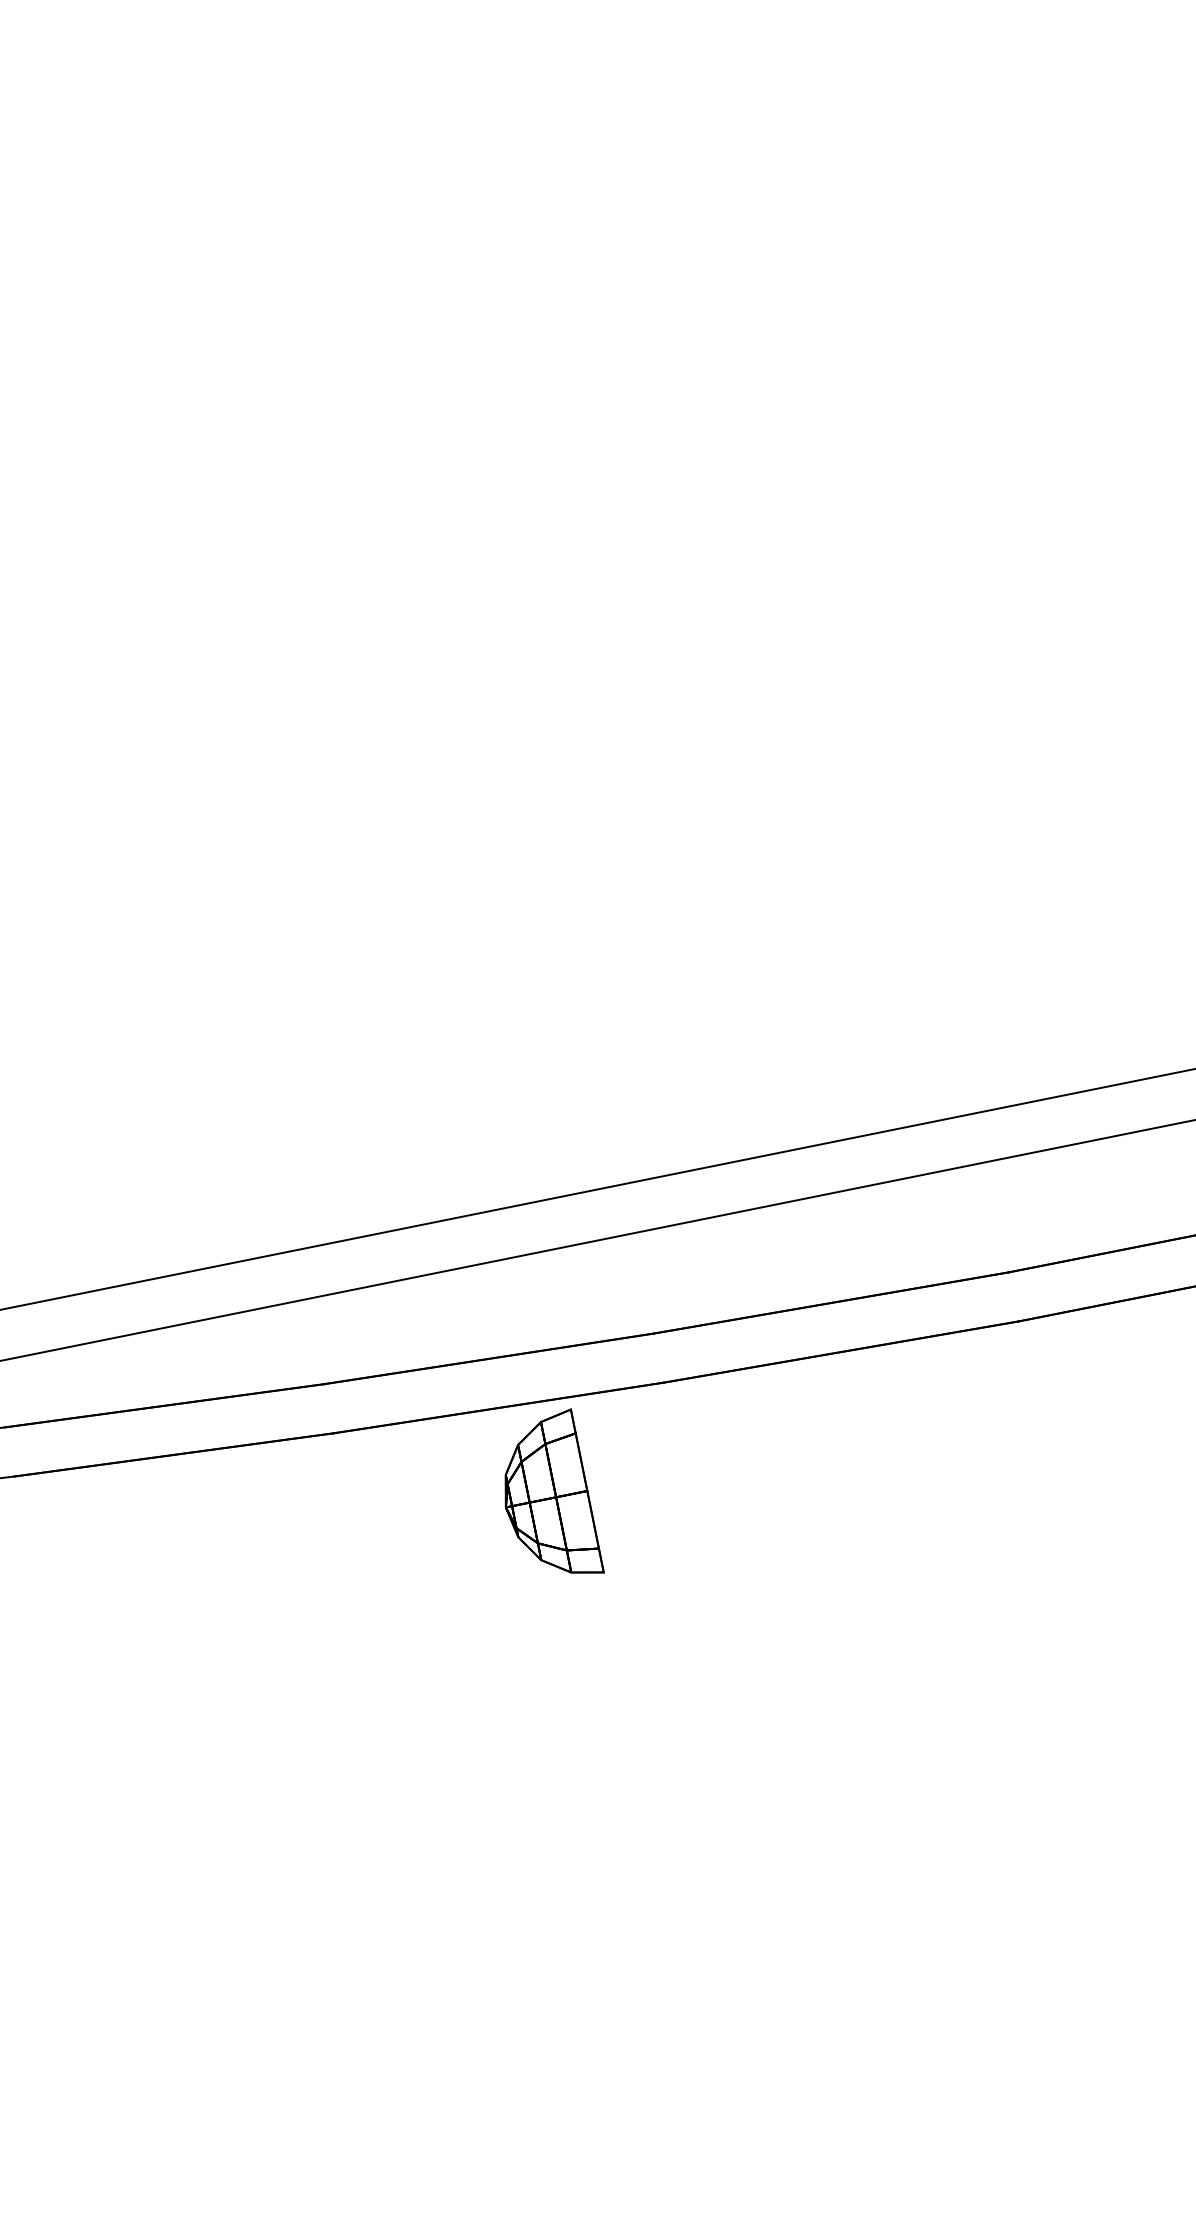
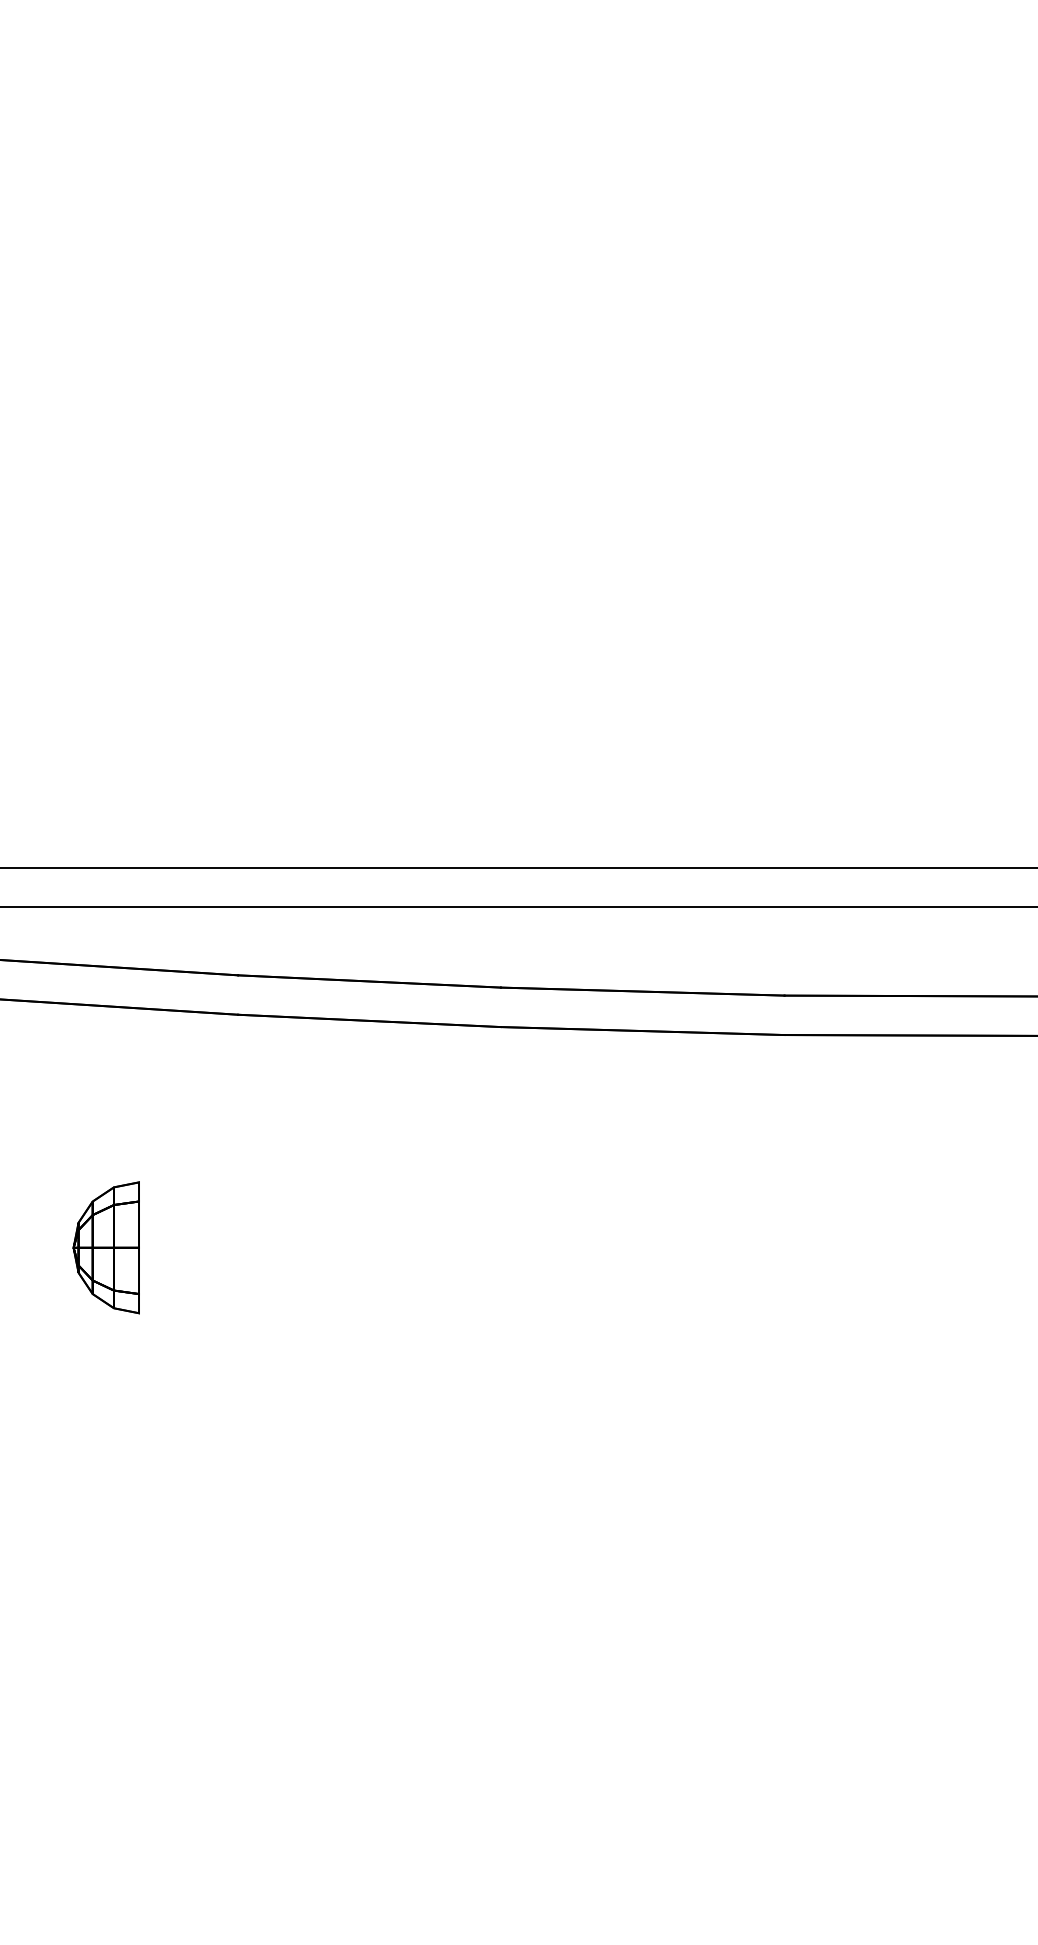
part: (545, 1499) -> (105, 1247), moved

